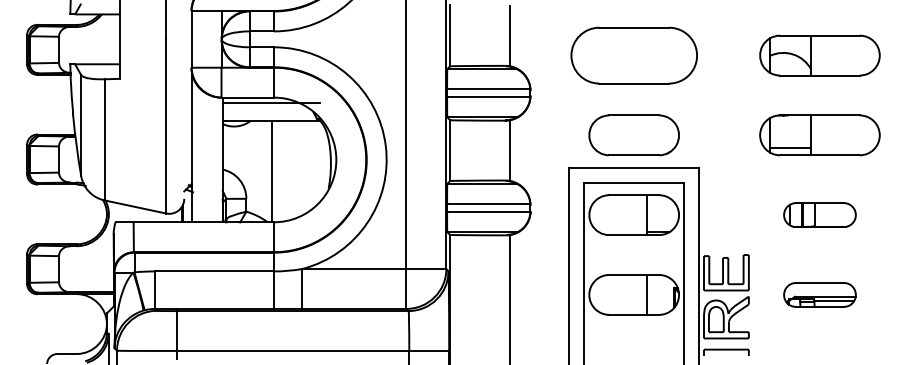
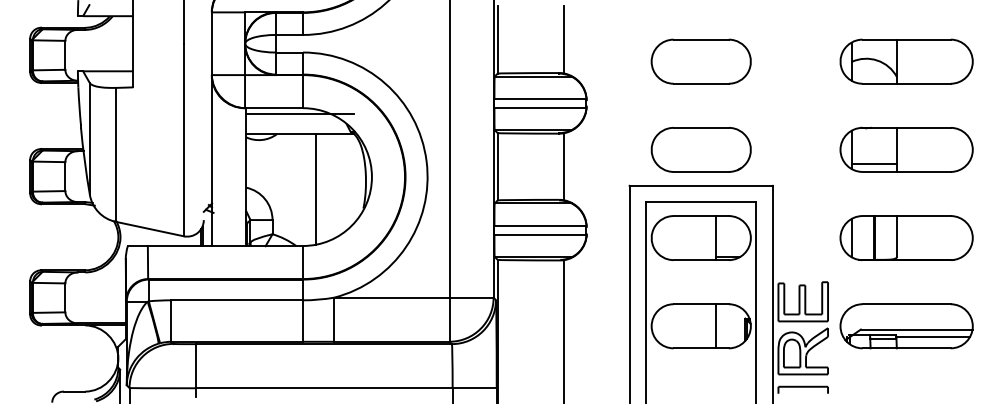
part: (633, 55) -> (700, 61), size x0.71
line: (272, 171) -> (316, 189), moved
part: (819, 214) -> (906, 237), size x1.67
part: (819, 294) -> (906, 325), size x1.67

